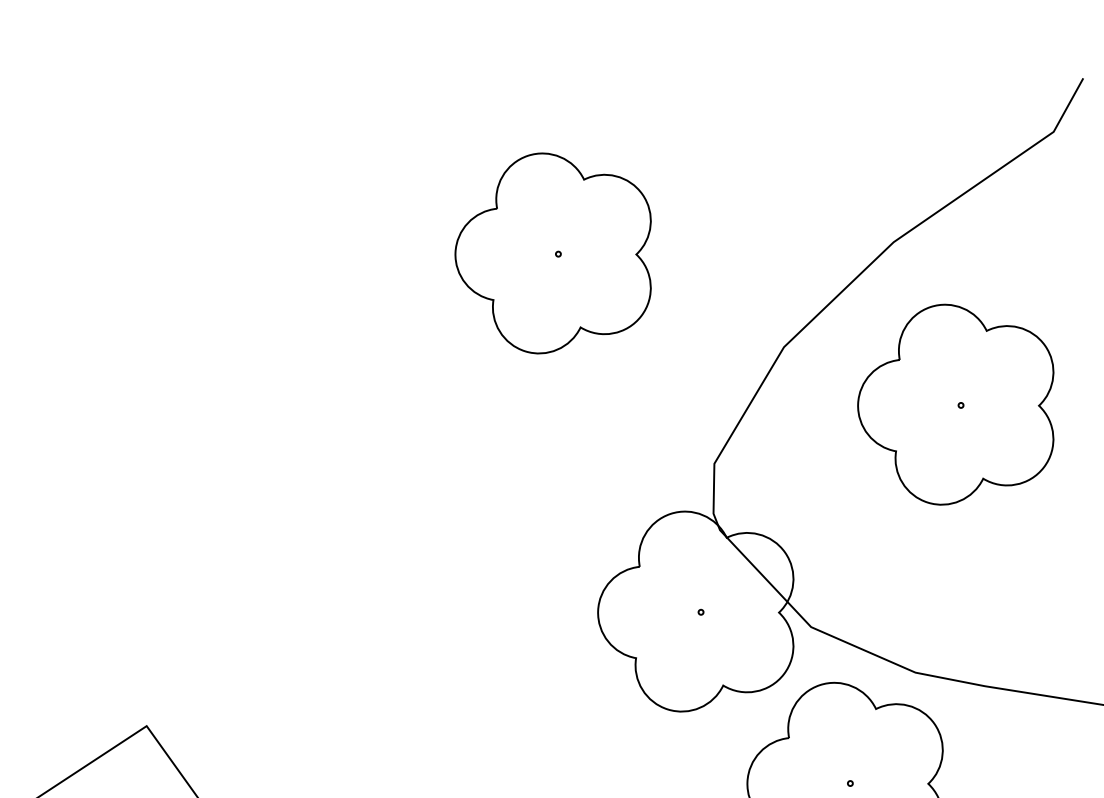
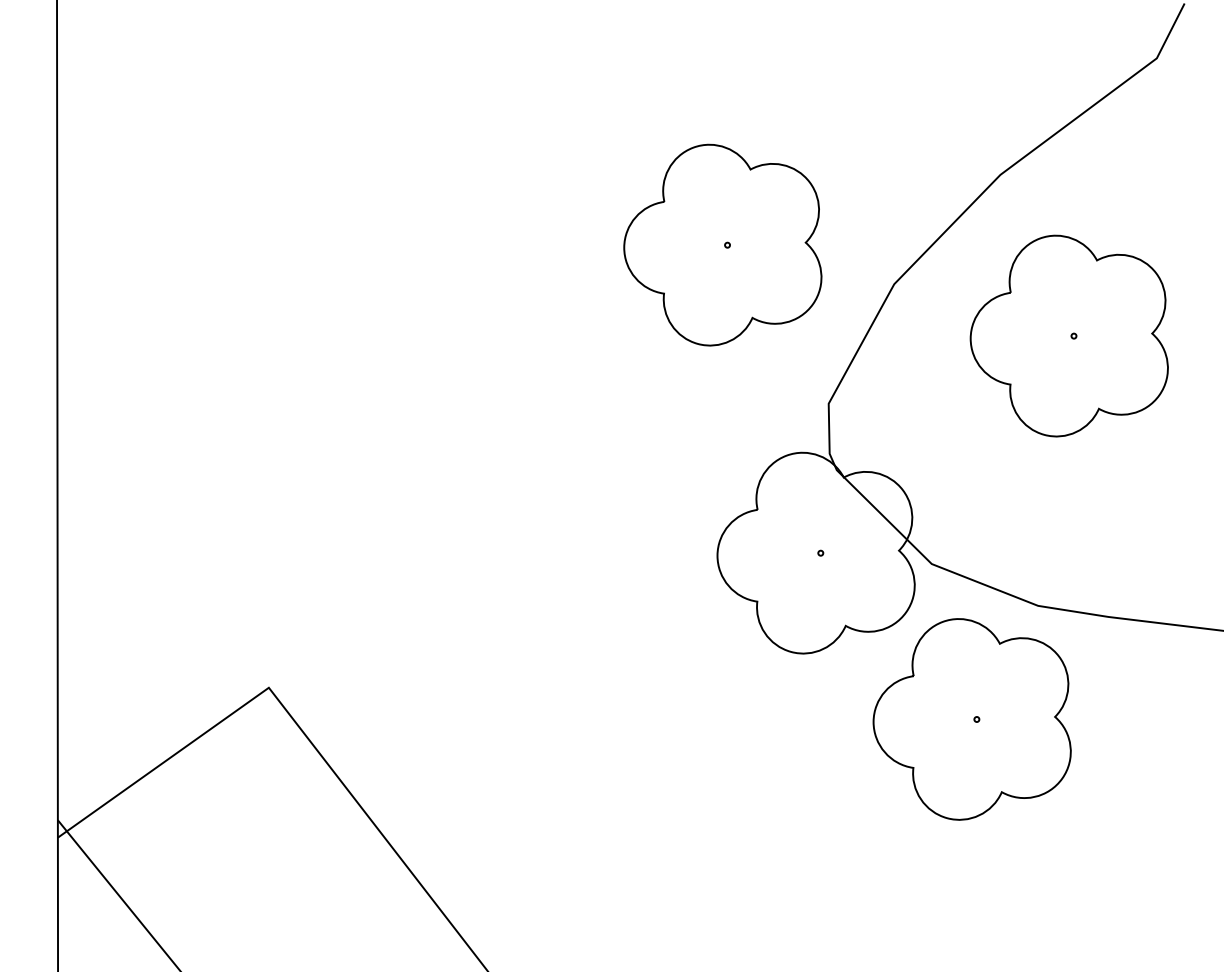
part: (553, 253) -> (722, 244), moved

